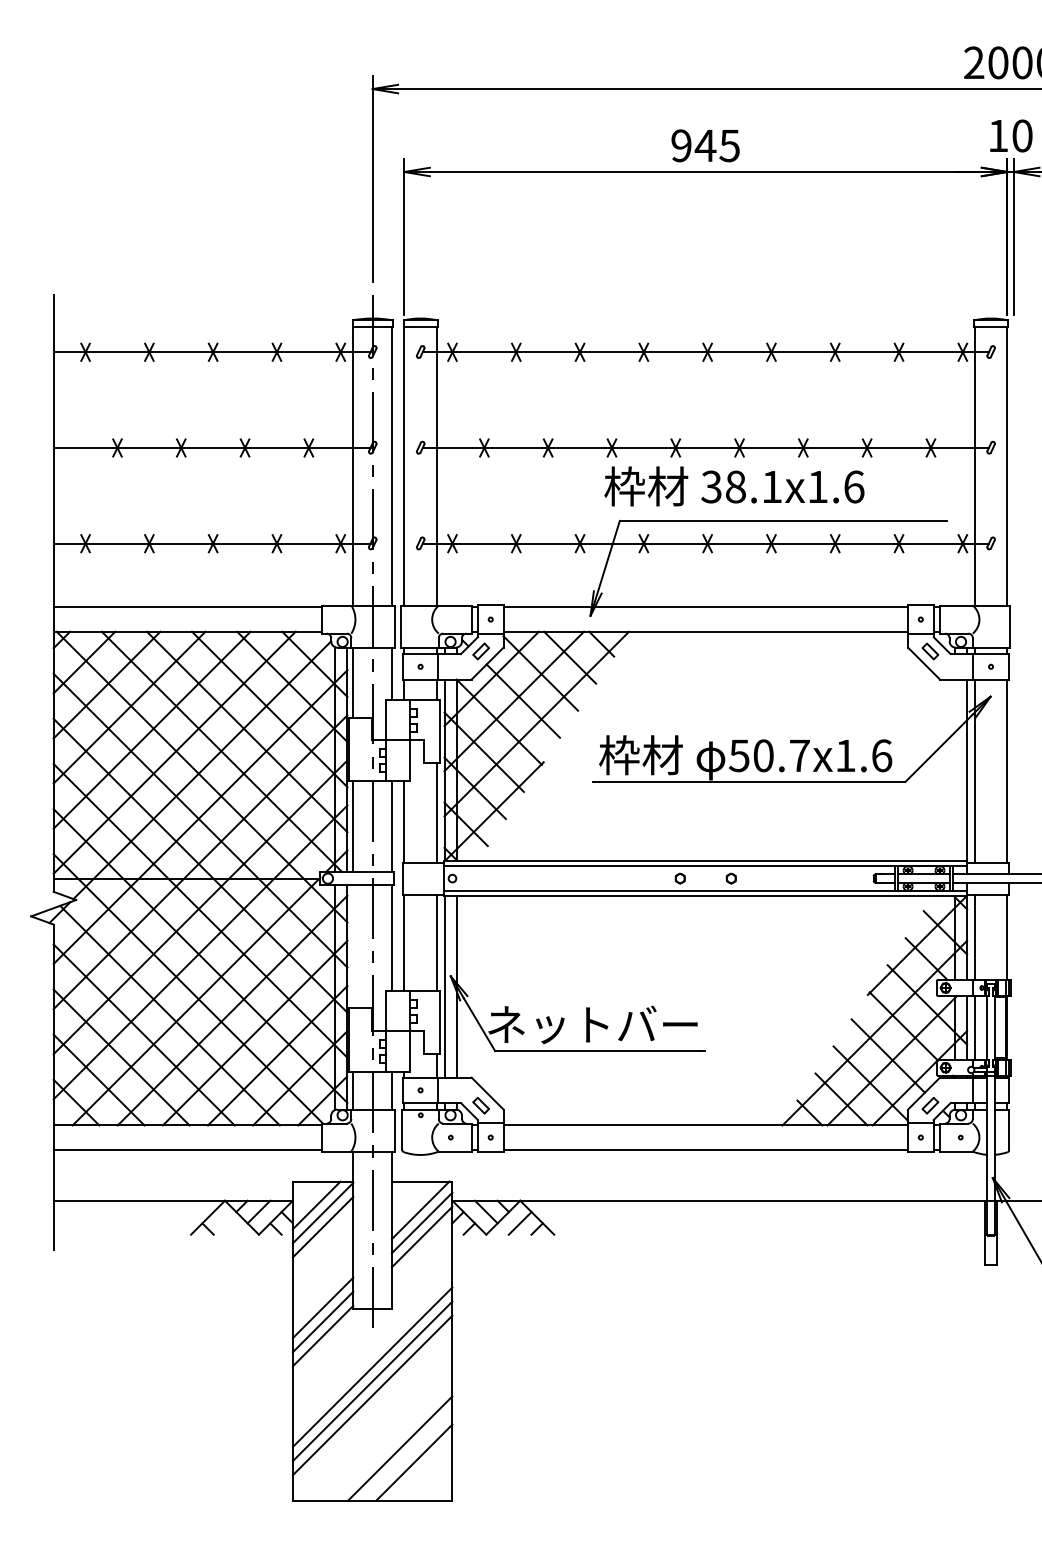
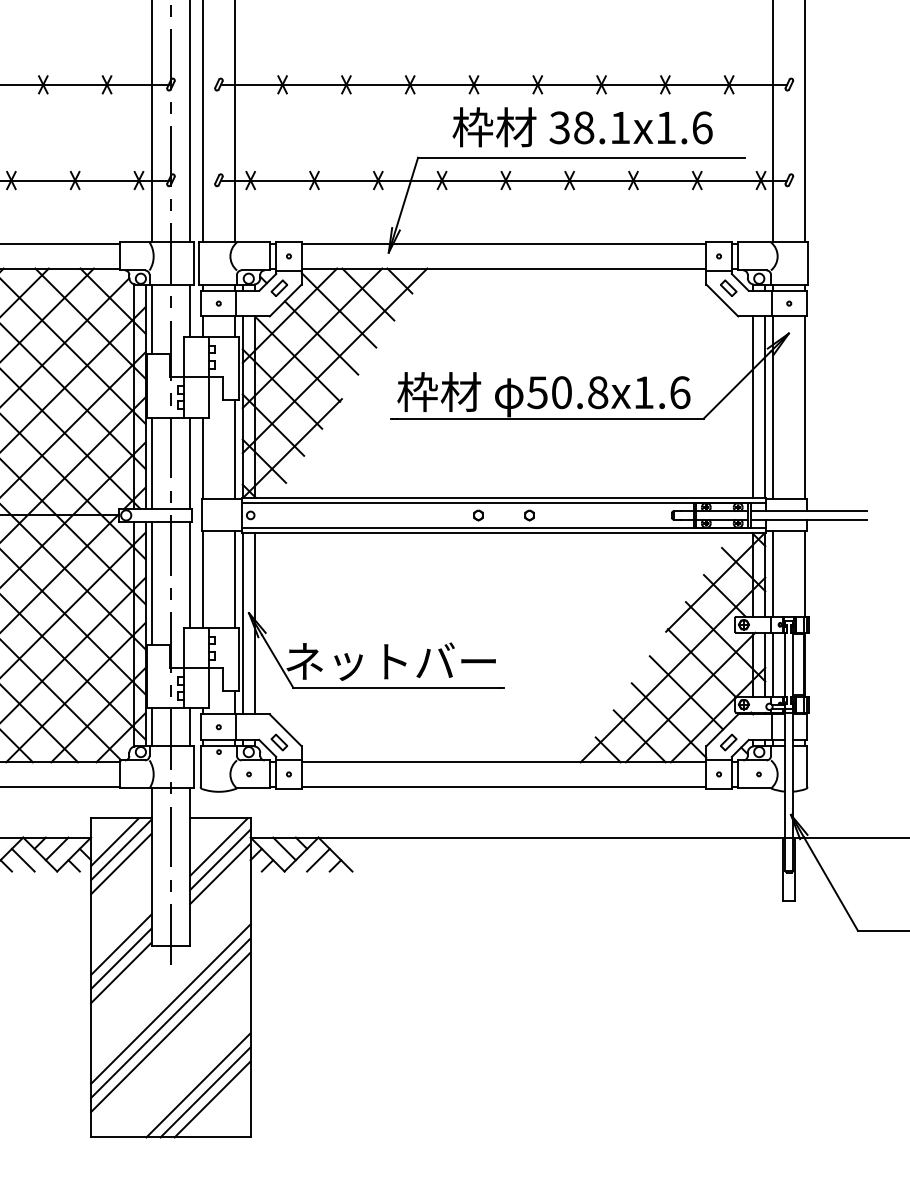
text: (734, 486) -> (582, 127), moved
text: (799, 755) -> (597, 392), 50.7x1.6 -> 50.8x1.6
line: (954, 770) -> (752, 407), added
line: (353, 946) -> (151, 583), added
line: (224, 1223) -> (22, 860), added
line: (407, 1455) -> (205, 1092), added

